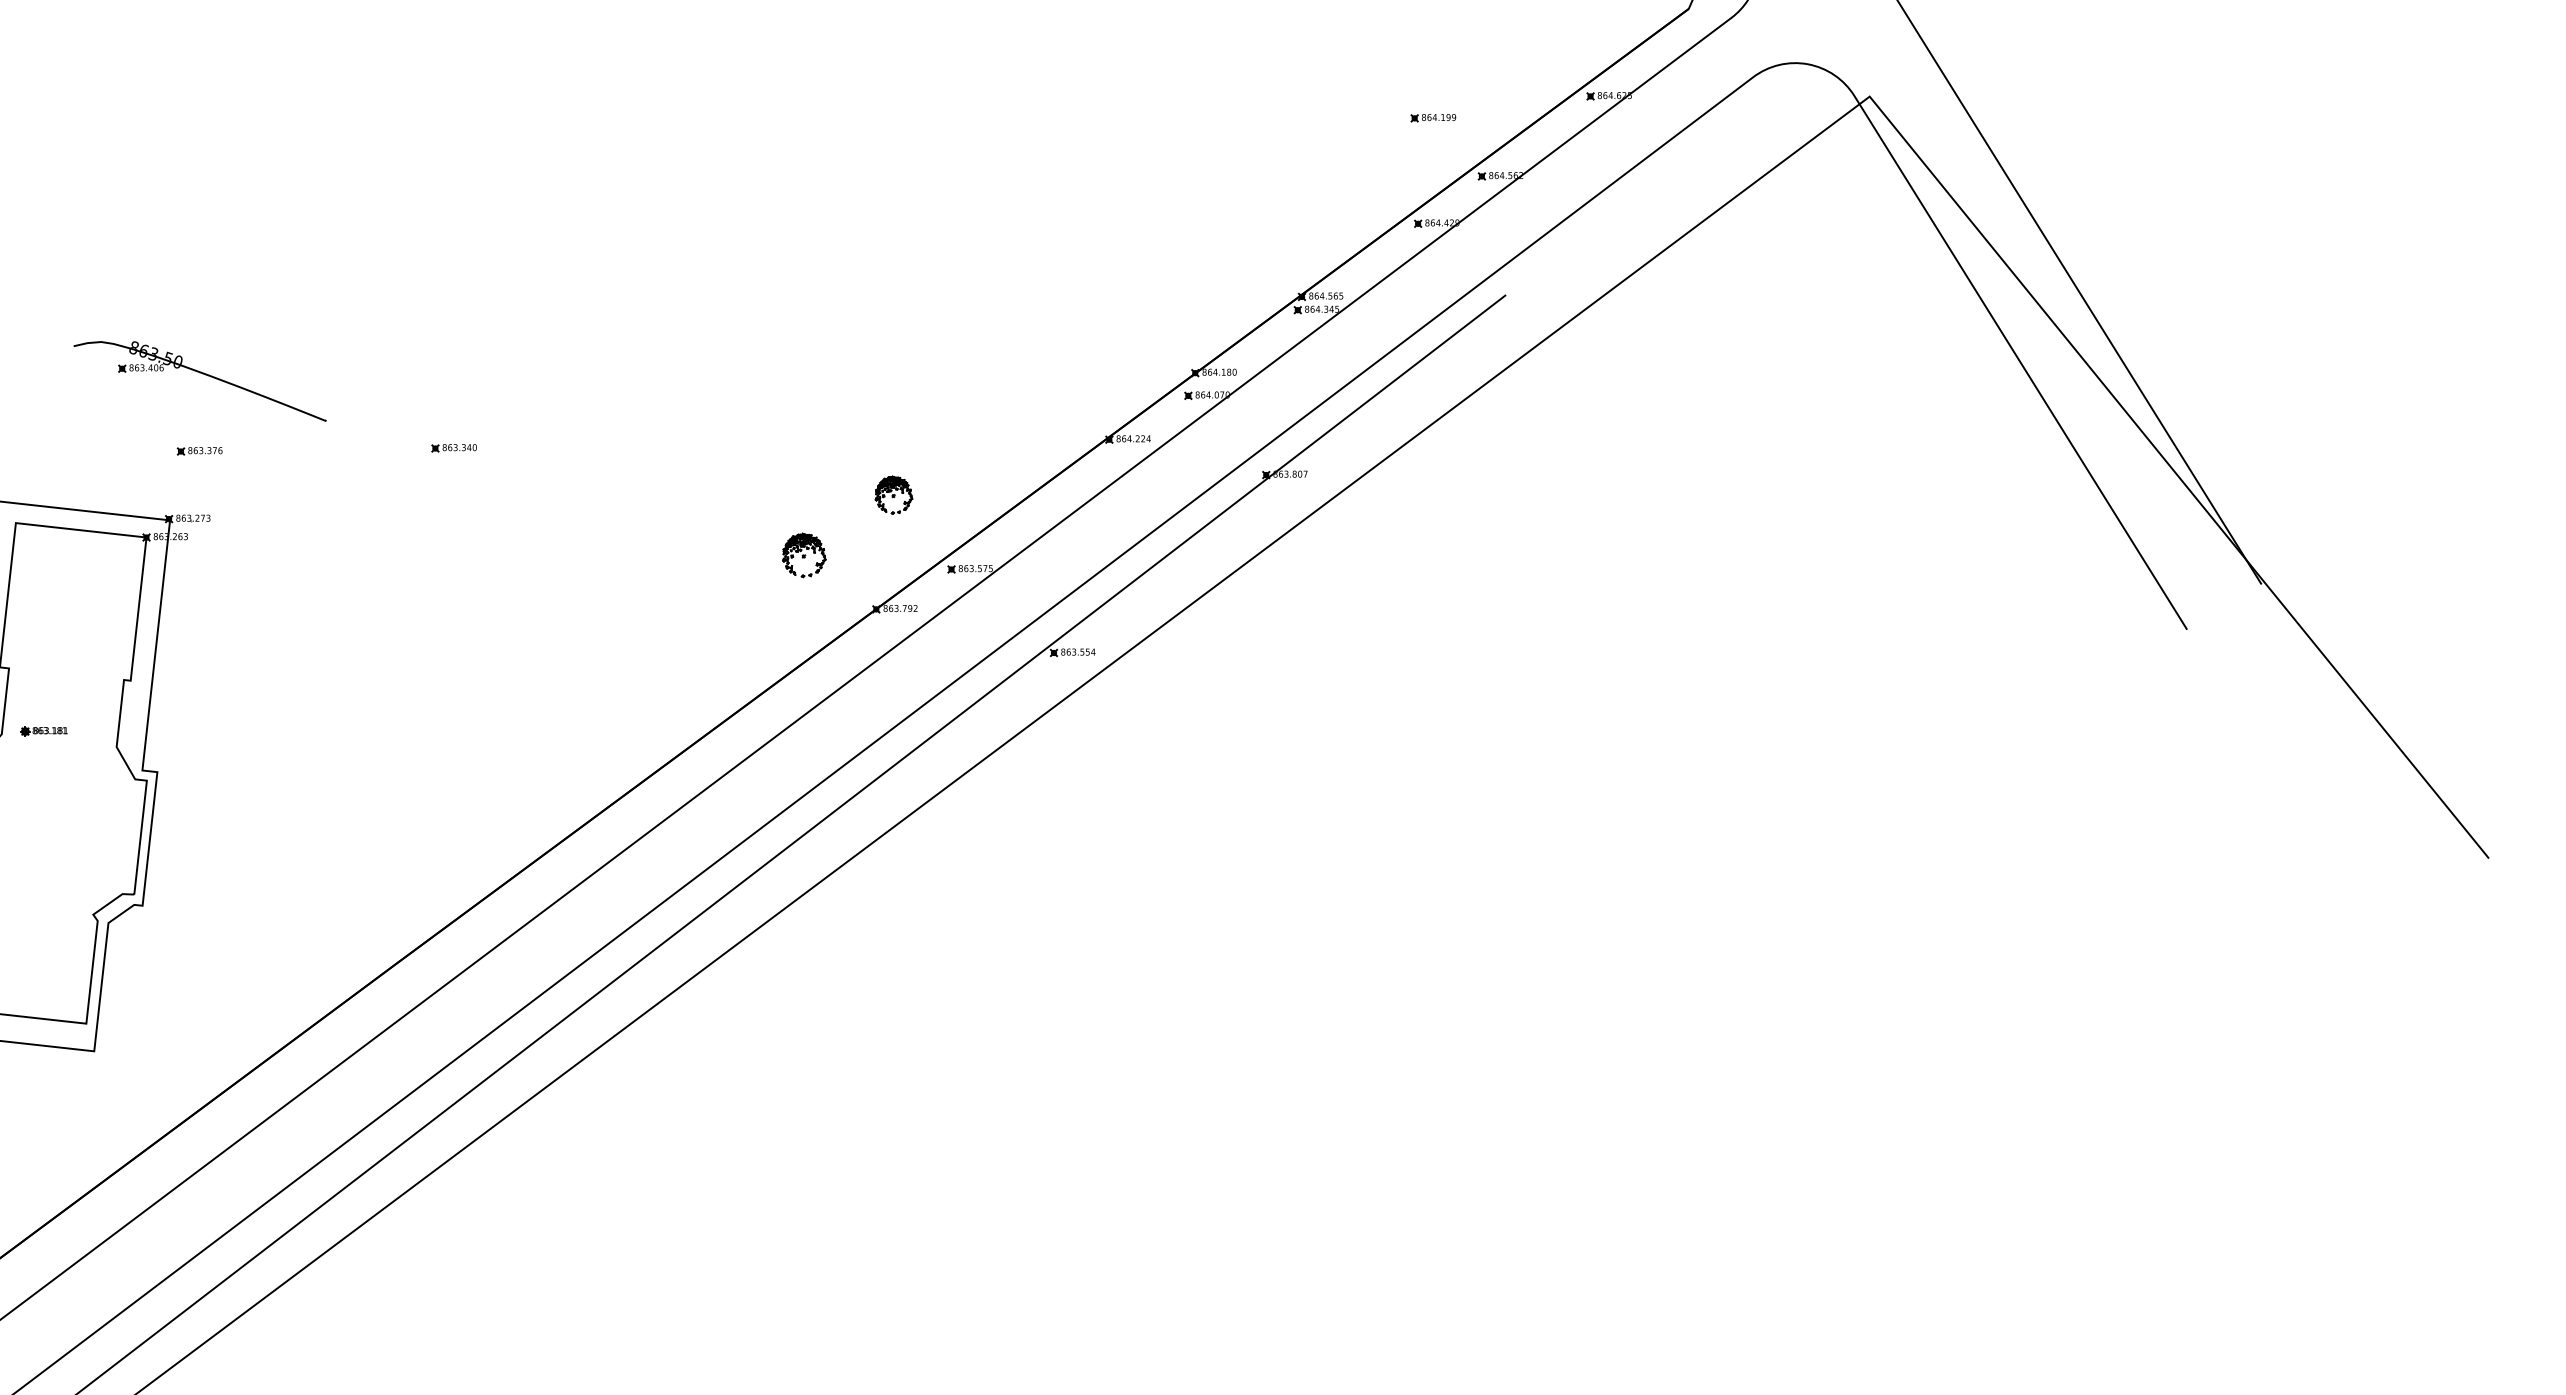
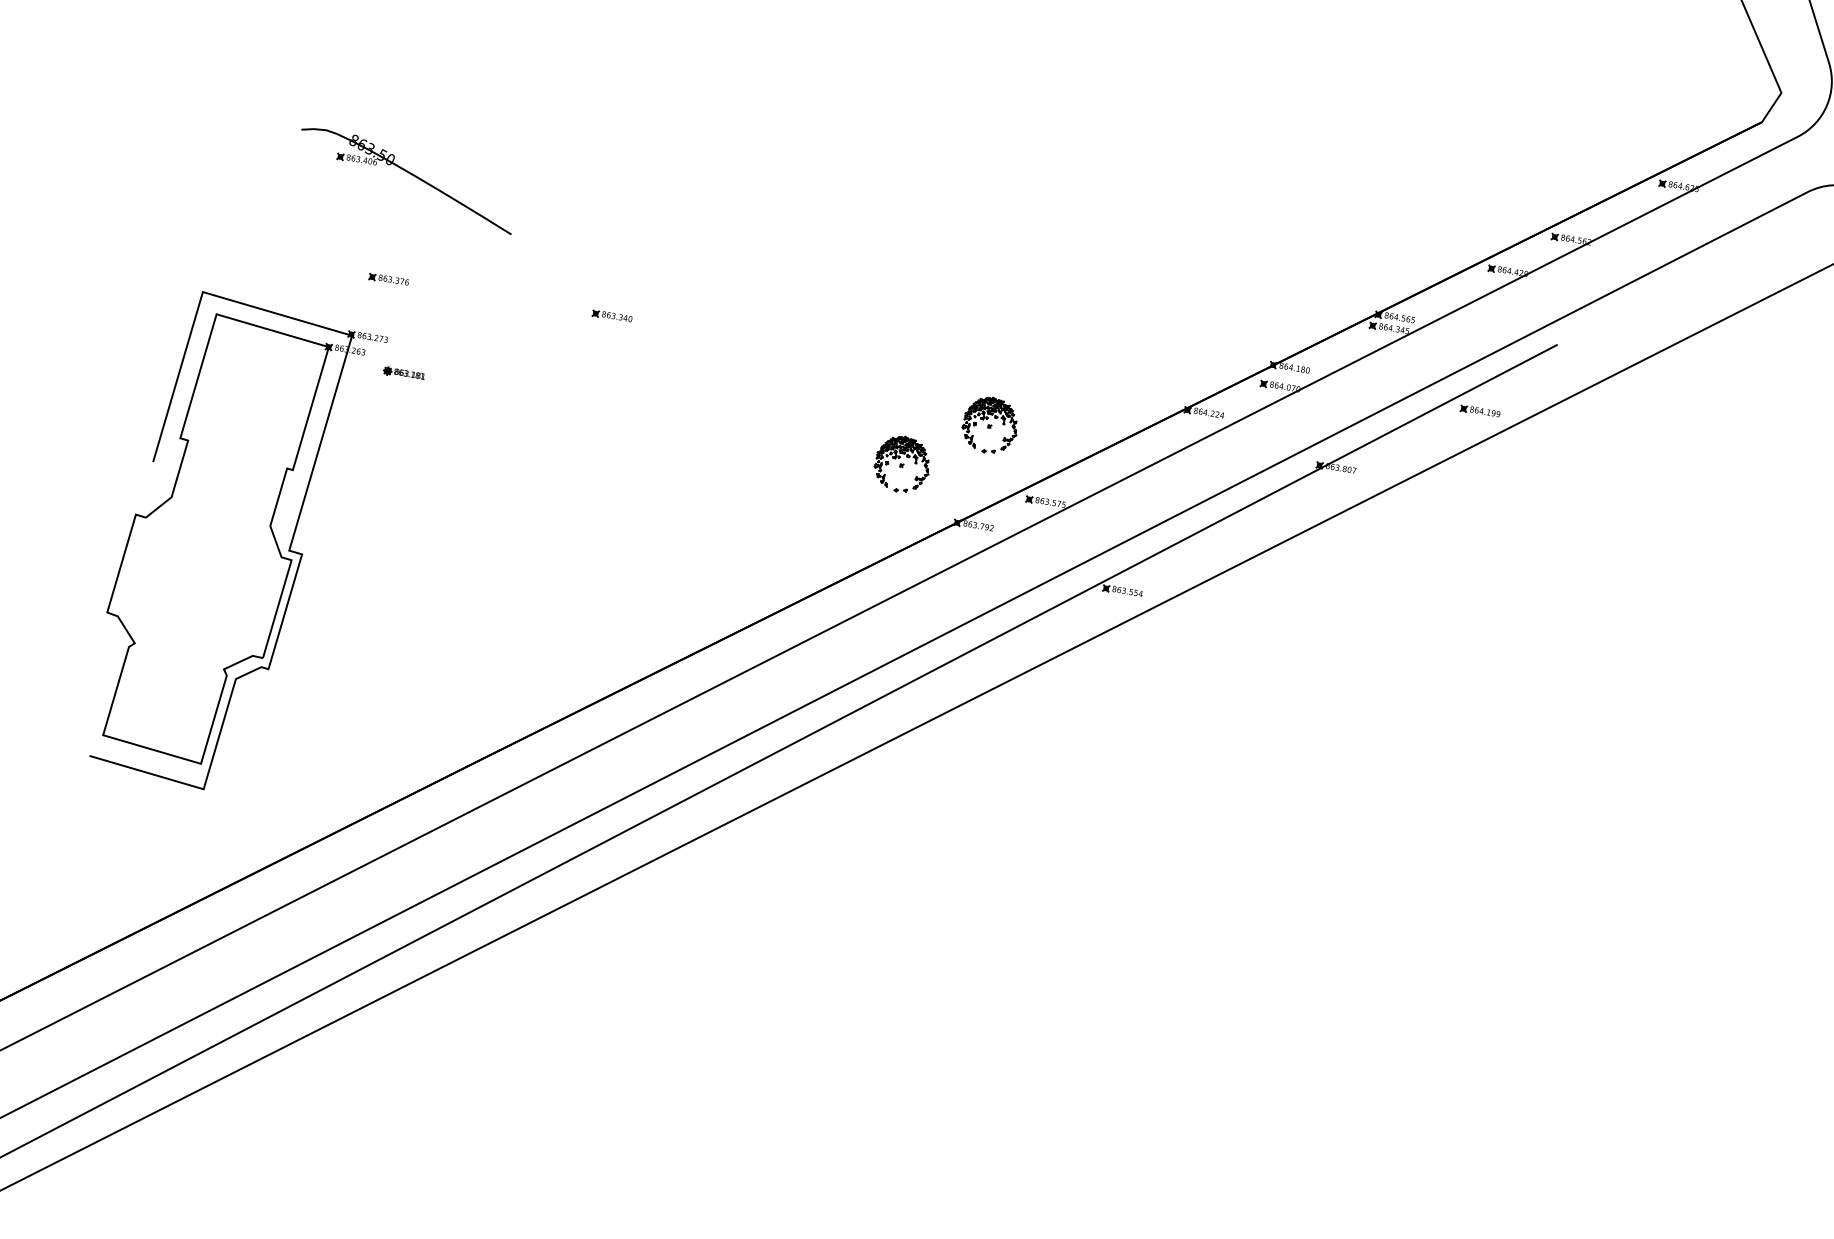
part: (1433, 118) -> (1480, 411), moved
part: (202, 374) -> (409, 174), moved
part: (893, 495) -> (989, 425), size x1.67
part: (804, 555) -> (902, 464), size x1.43
part: (43, 731) -> (403, 373), moved

